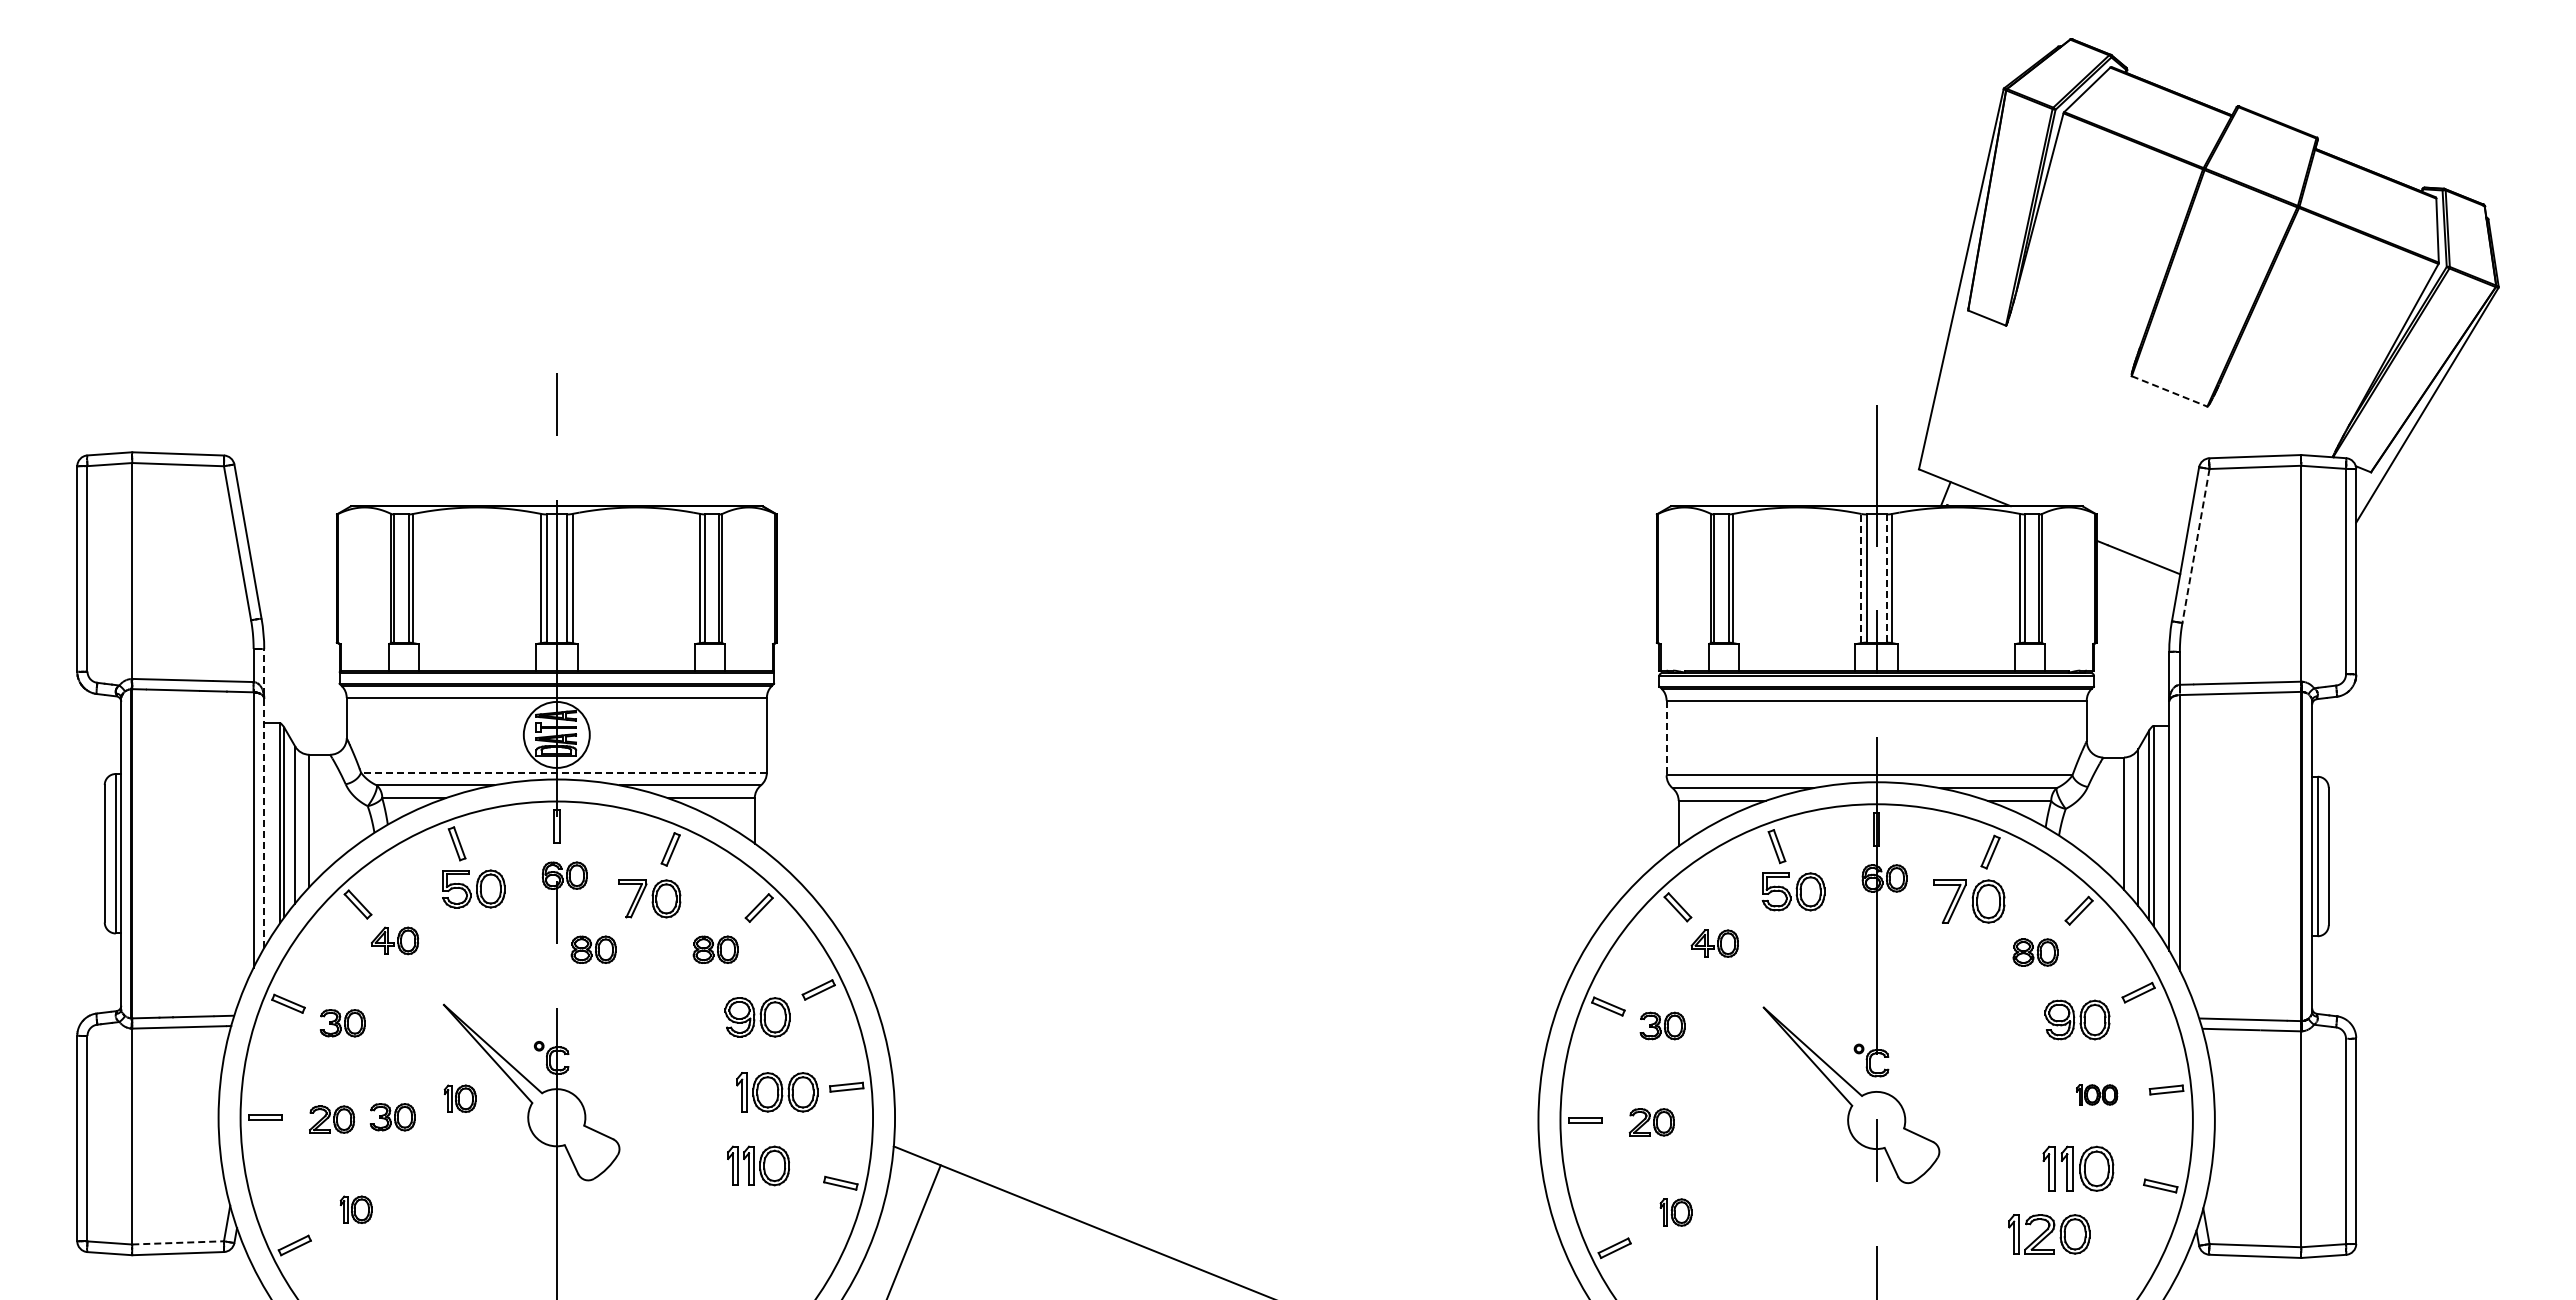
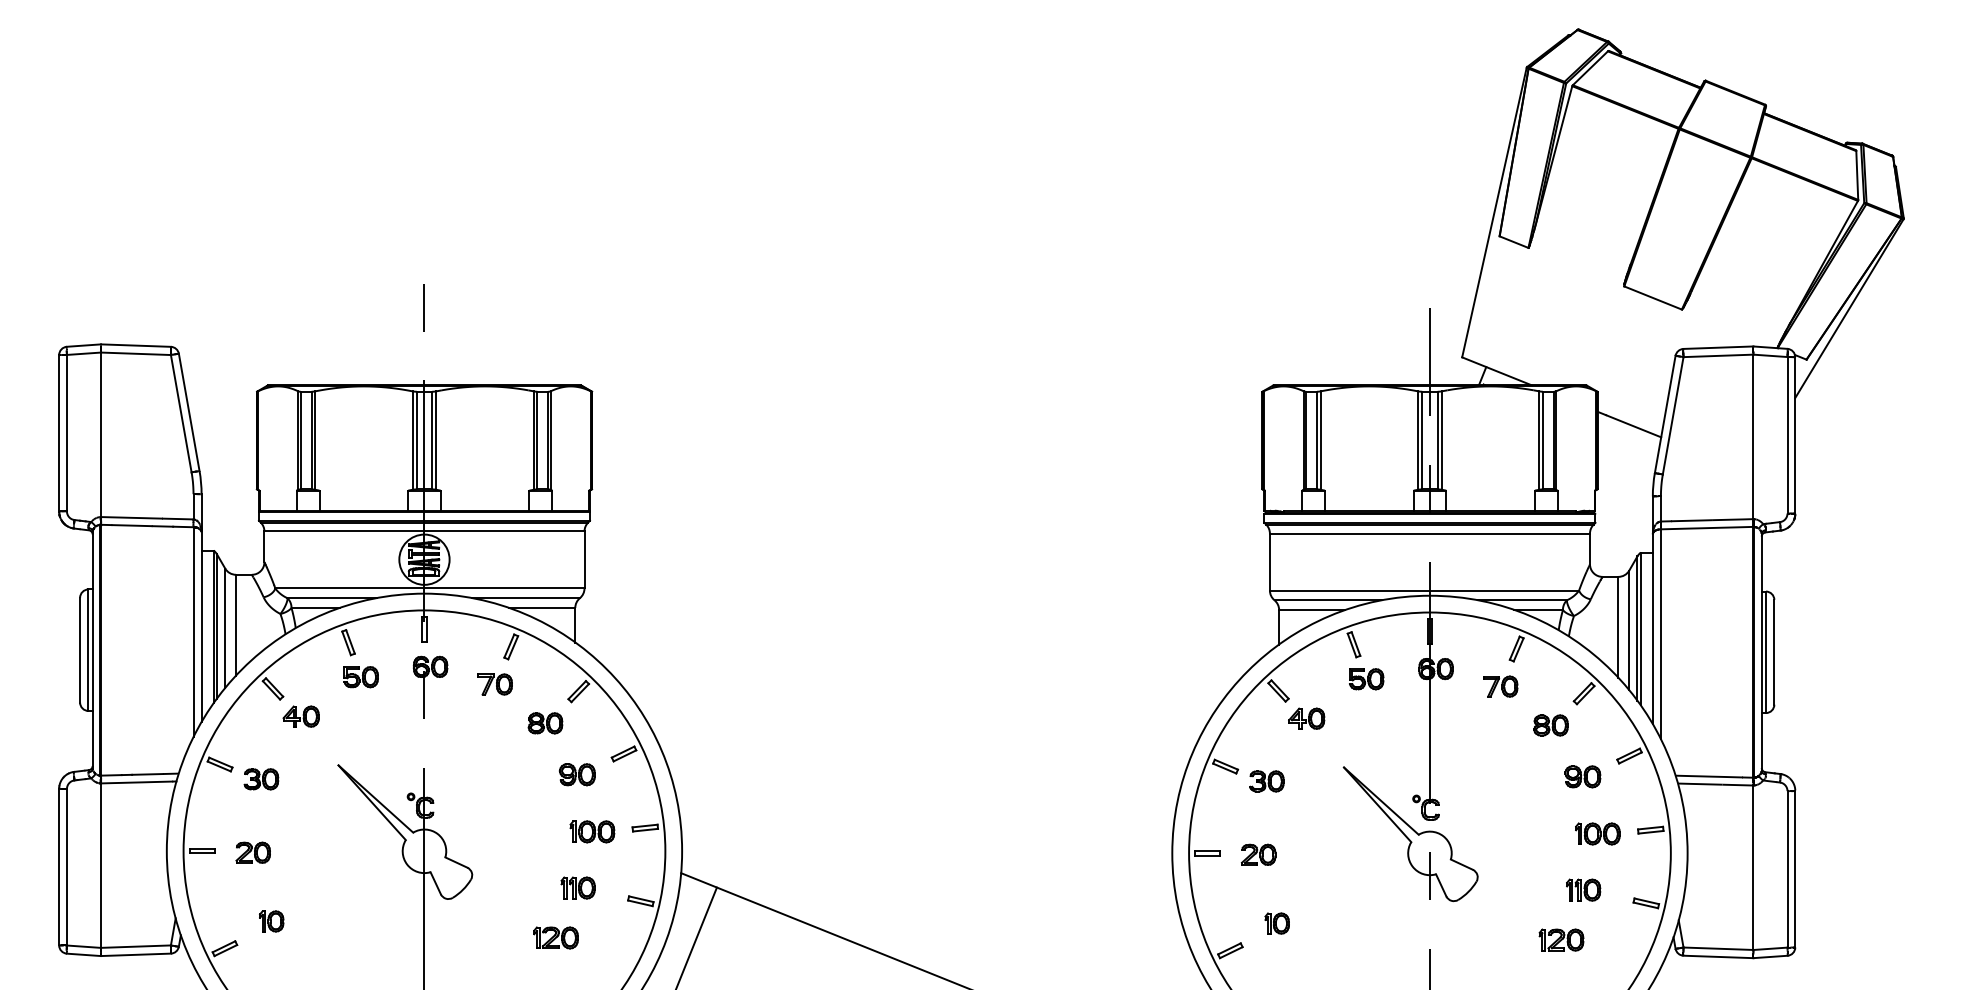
line: (2169, 391) -> (1653, 298), dashed -> solid
line: (2195, 546) -> (1672, 416), dashed -> solid
line: (1860, 578) -> (1417, 440), dashed -> solid
line: (1886, 579) -> (1437, 441), dashed -> solid
line: (1666, 738) -> (1269, 562), dashed -> solid
line: (563, 772) -> (429, 588), dashed -> solid
line: (264, 798) -> (201, 608), dashed -> solid
part: (473, 889) -> (361, 677), size x0.71
part: (1793, 891) -> (1366, 678), size x0.71
part: (649, 898) -> (495, 684), size x0.71
part: (1969, 901) -> (1500, 686), size x0.62
part: (593, 949) -> (452, 723), removed
part: (757, 1016) -> (577, 774), size x0.71
part: (2077, 1019) -> (1582, 776), size x0.71
part: (776, 1091) -> (591, 831), size x0.71
part: (2096, 1094) -> (1597, 833), size x1.43
part: (459, 1098) -> (350, 836), removed
part: (392, 1117) -> (299, 851), removed
part: (758, 1165) -> (578, 887), size x0.71
part: (2078, 1168) -> (1583, 889), size x0.62
part: (729, 1231) -> (556, 937), added
part: (2049, 1233) -> (1561, 939), size x0.71
line: (178, 1242) -> (136, 946), dashed -> solid

